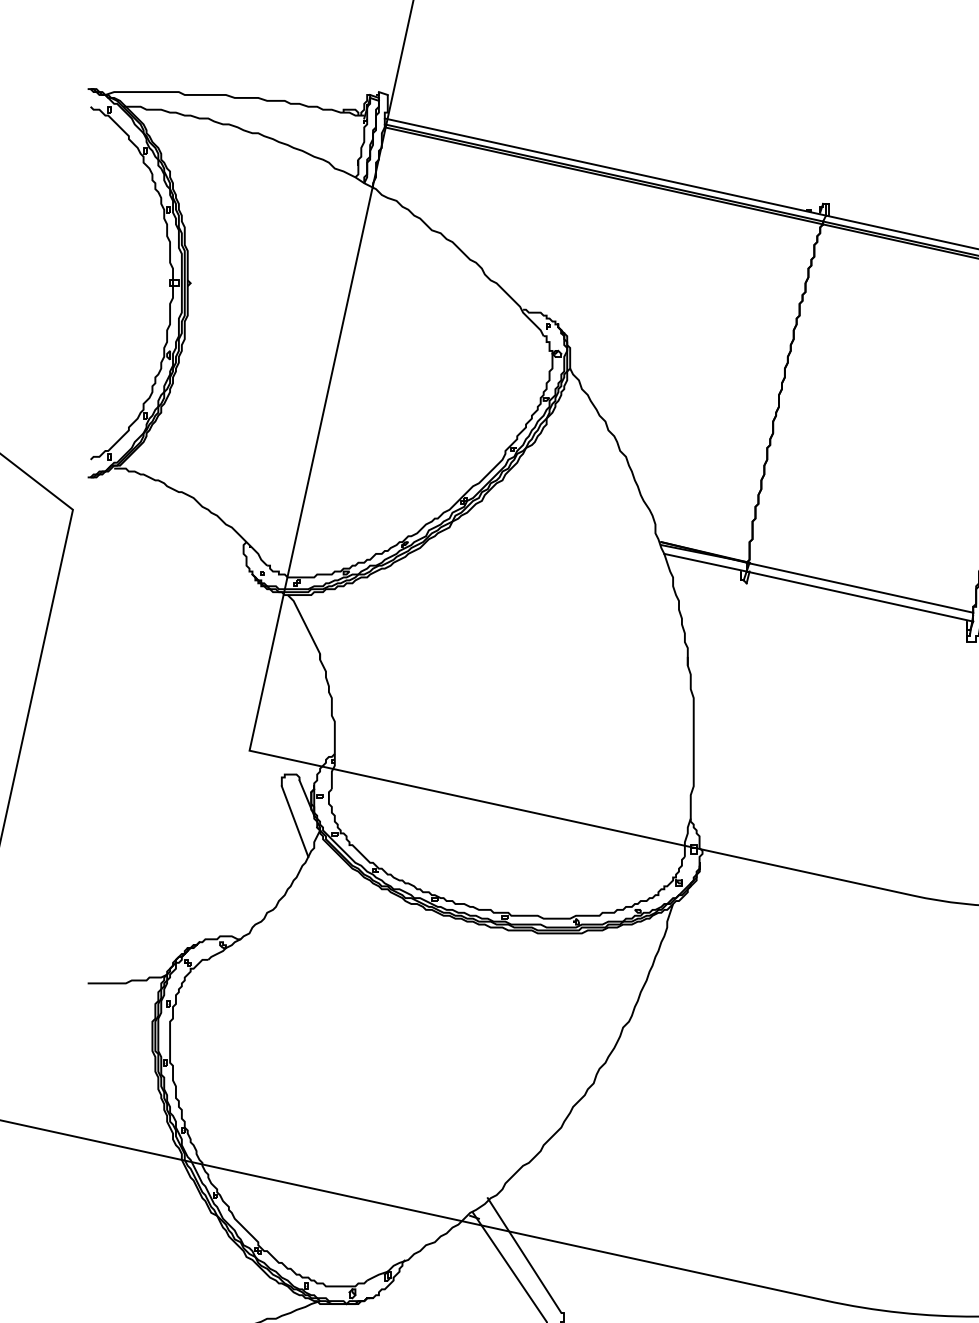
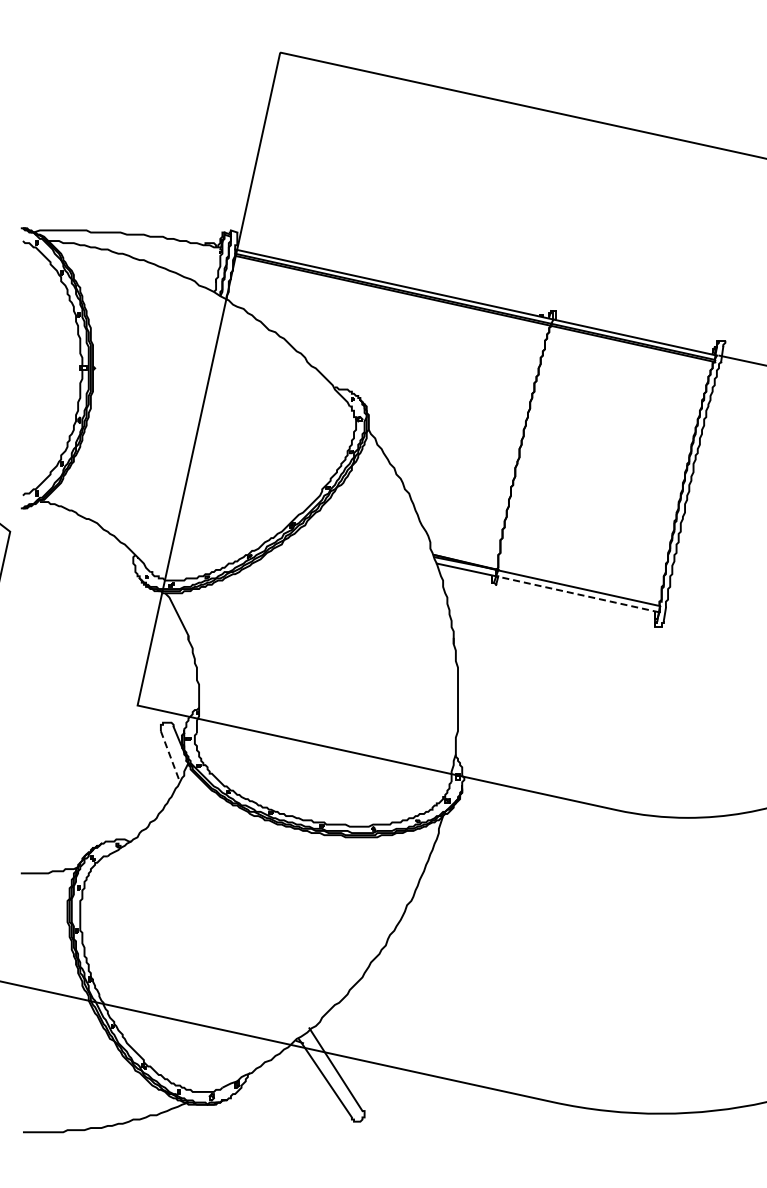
line: (859, 596) -> (577, 594), solid -> dashed
line: (295, 822) -> (170, 757), solid -> dashed

